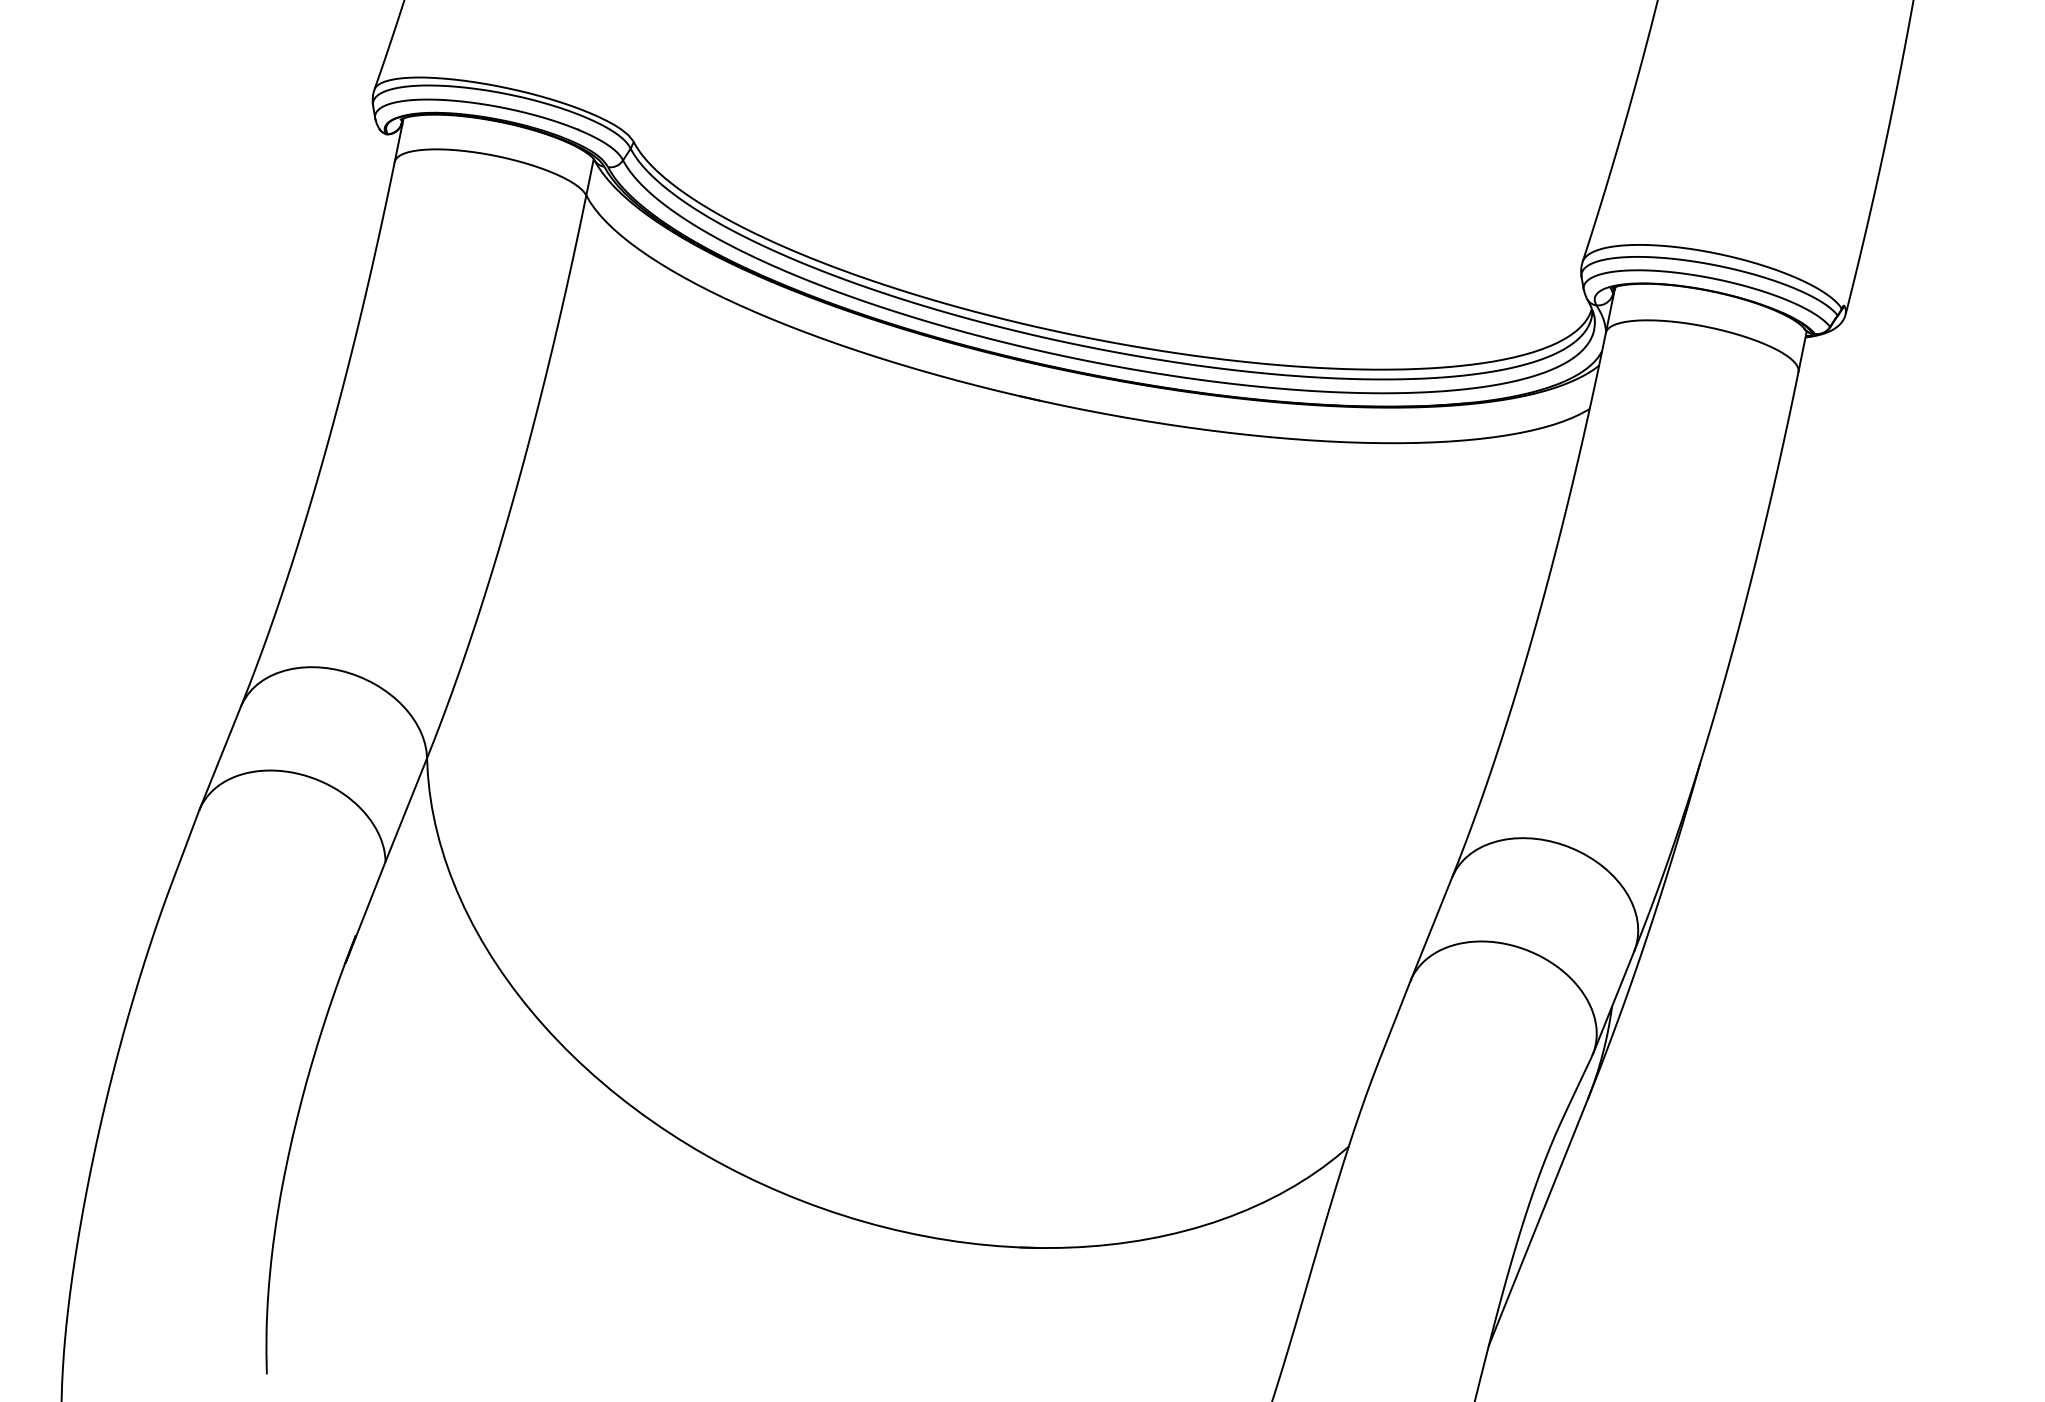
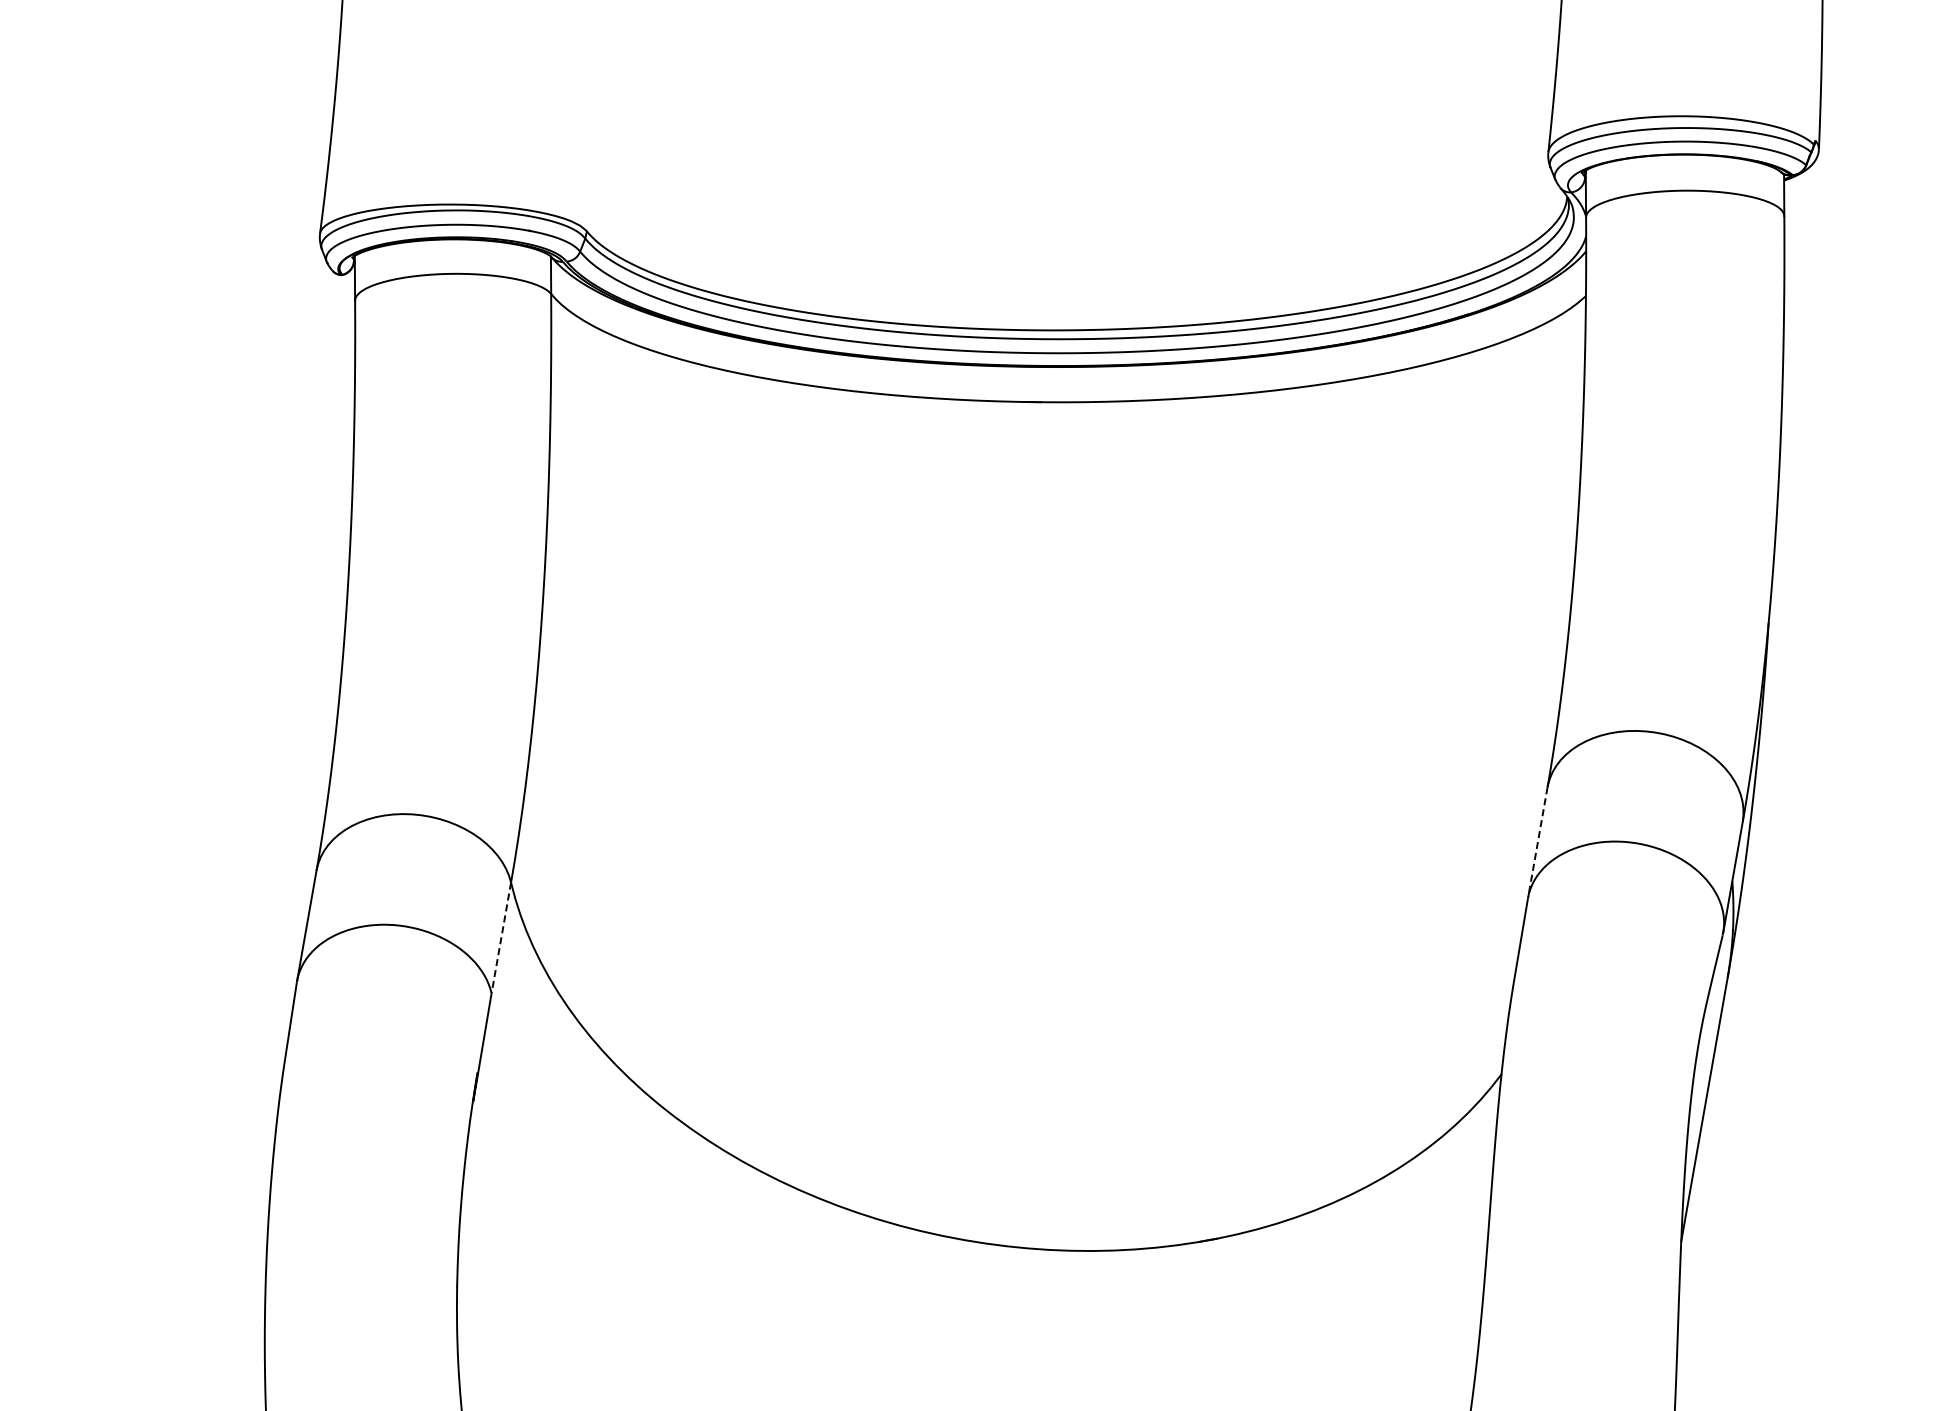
line: (406, 809) -> (501, 937), solid -> dashed
line: (1431, 929) -> (1538, 842), solid -> dashed

